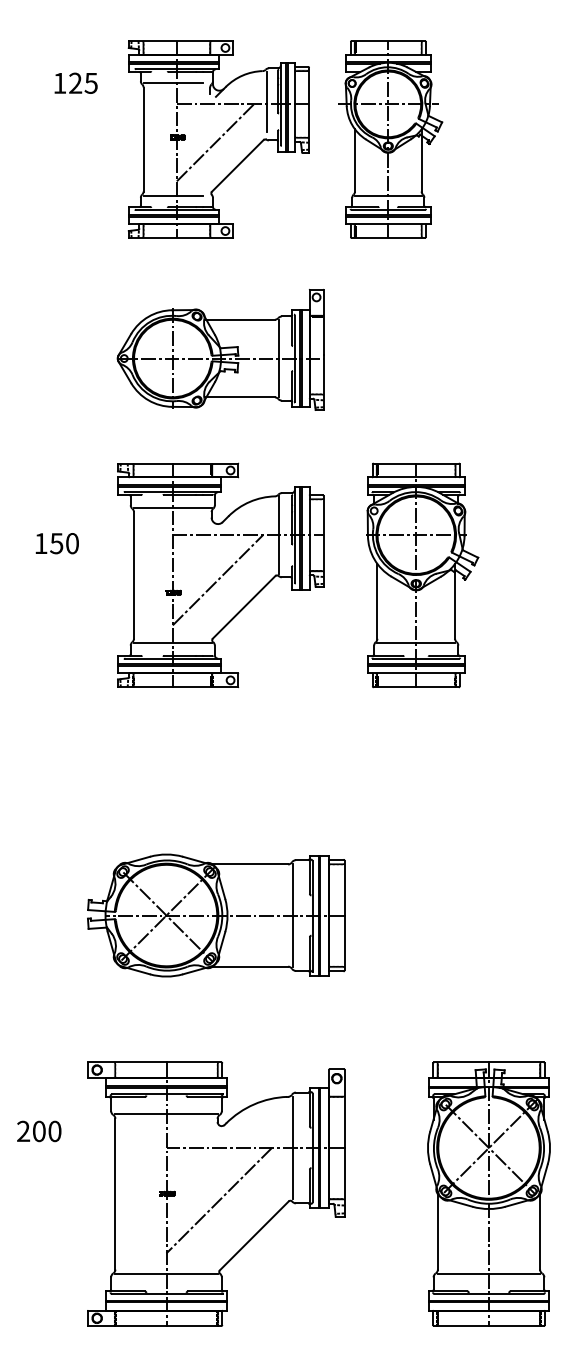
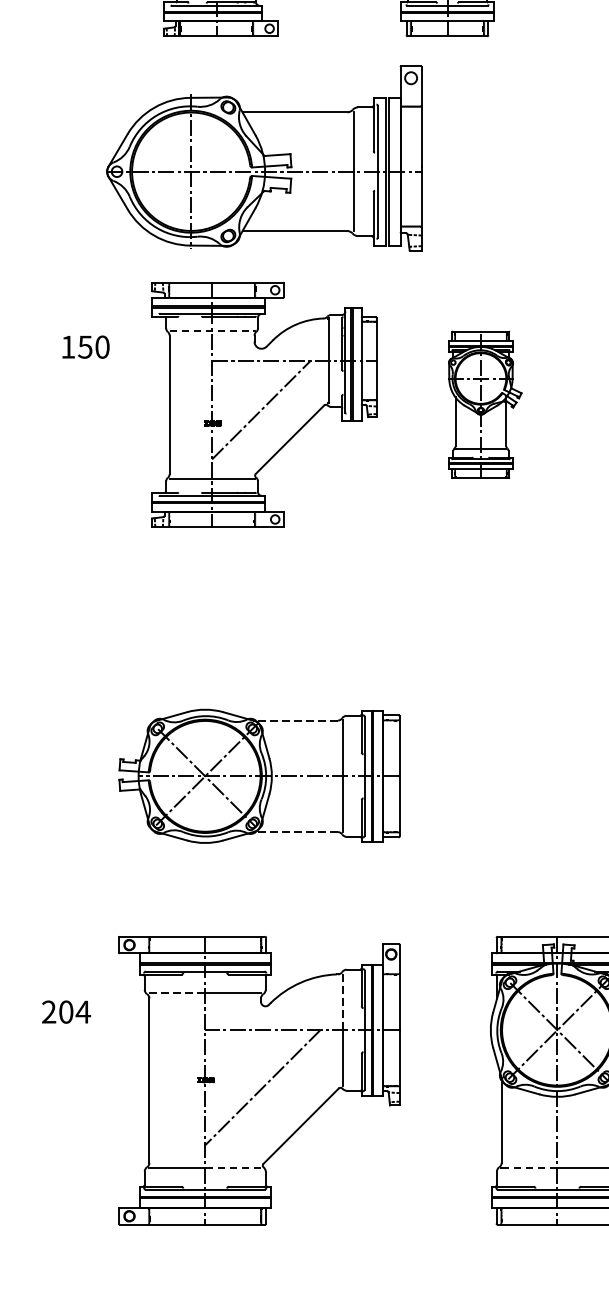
part: (220, 349) -> (264, 158), size x1.4
line: (172, 507) -> (211, 330), solid -> dashed
text: (56, 543) -> (85, 347), moved
part: (422, 575) -> (484, 404), size x0.6
line: (249, 864) -> (295, 720), solid -> dashed
line: (249, 966) -> (295, 831), solid -> dashed
line: (140, 1114) -> (176, 993), solid -> dashed
line: (292, 1122) -> (342, 1002), solid -> dashed
text: (54, 1131) -> (82, 1012), 200 -> 204
line: (192, 1274) -> (233, 1168), solid -> dashed
line: (463, 1274) -> (529, 1168), solid -> dashed

